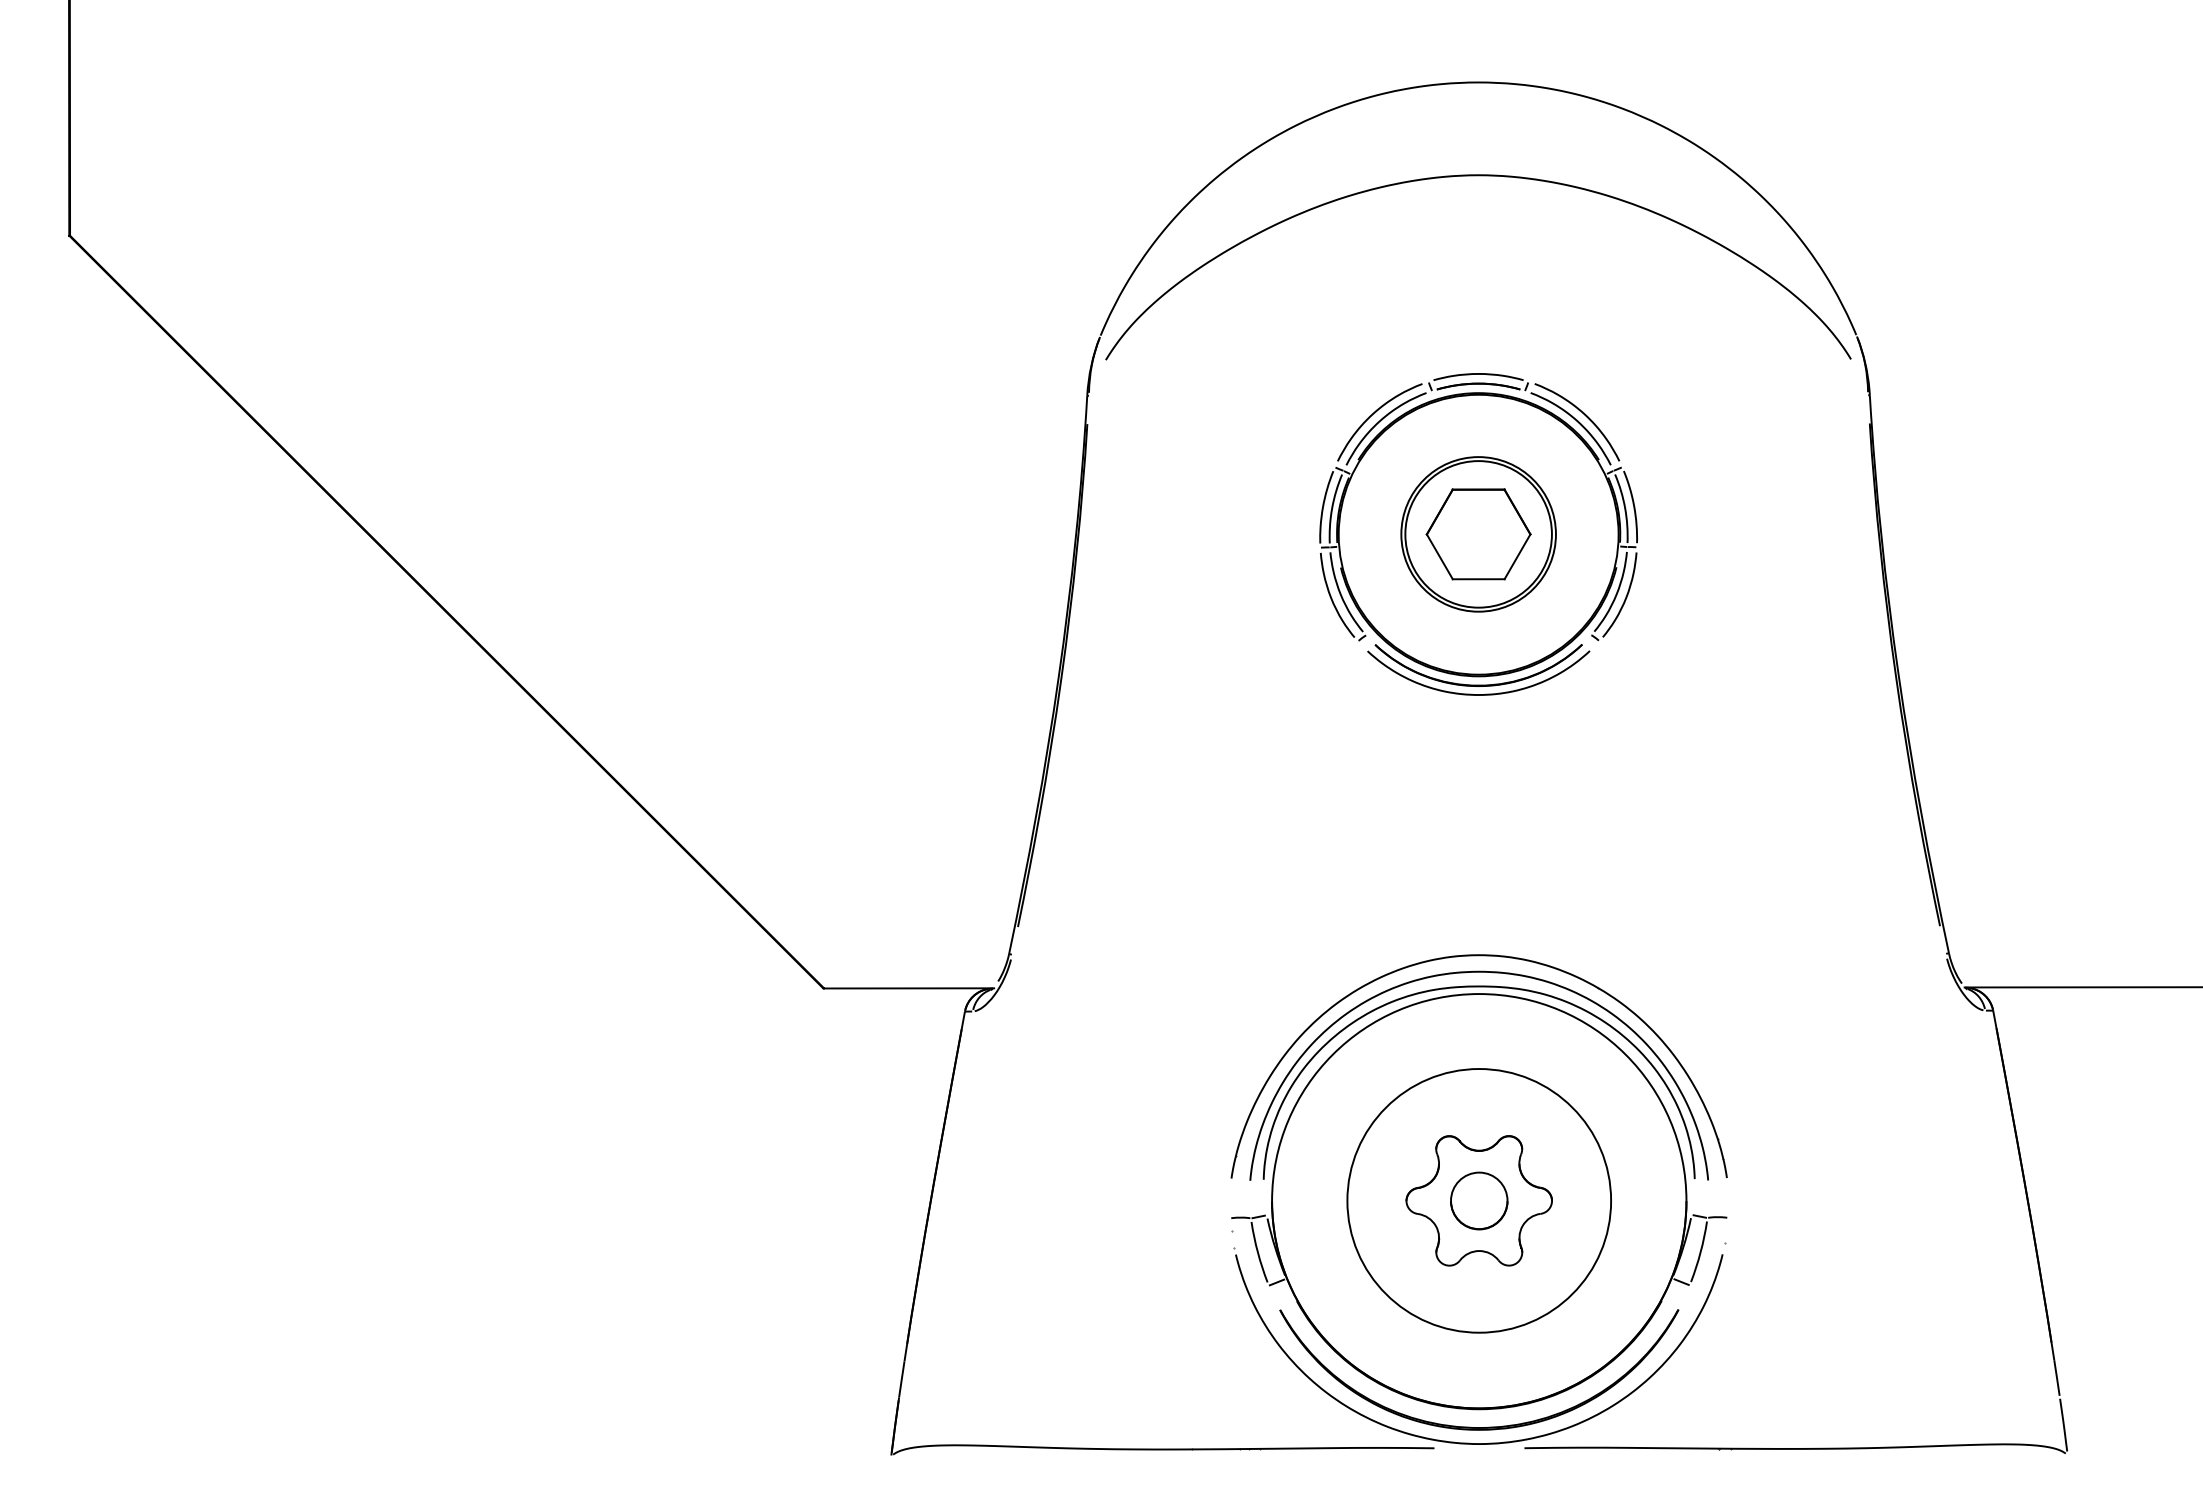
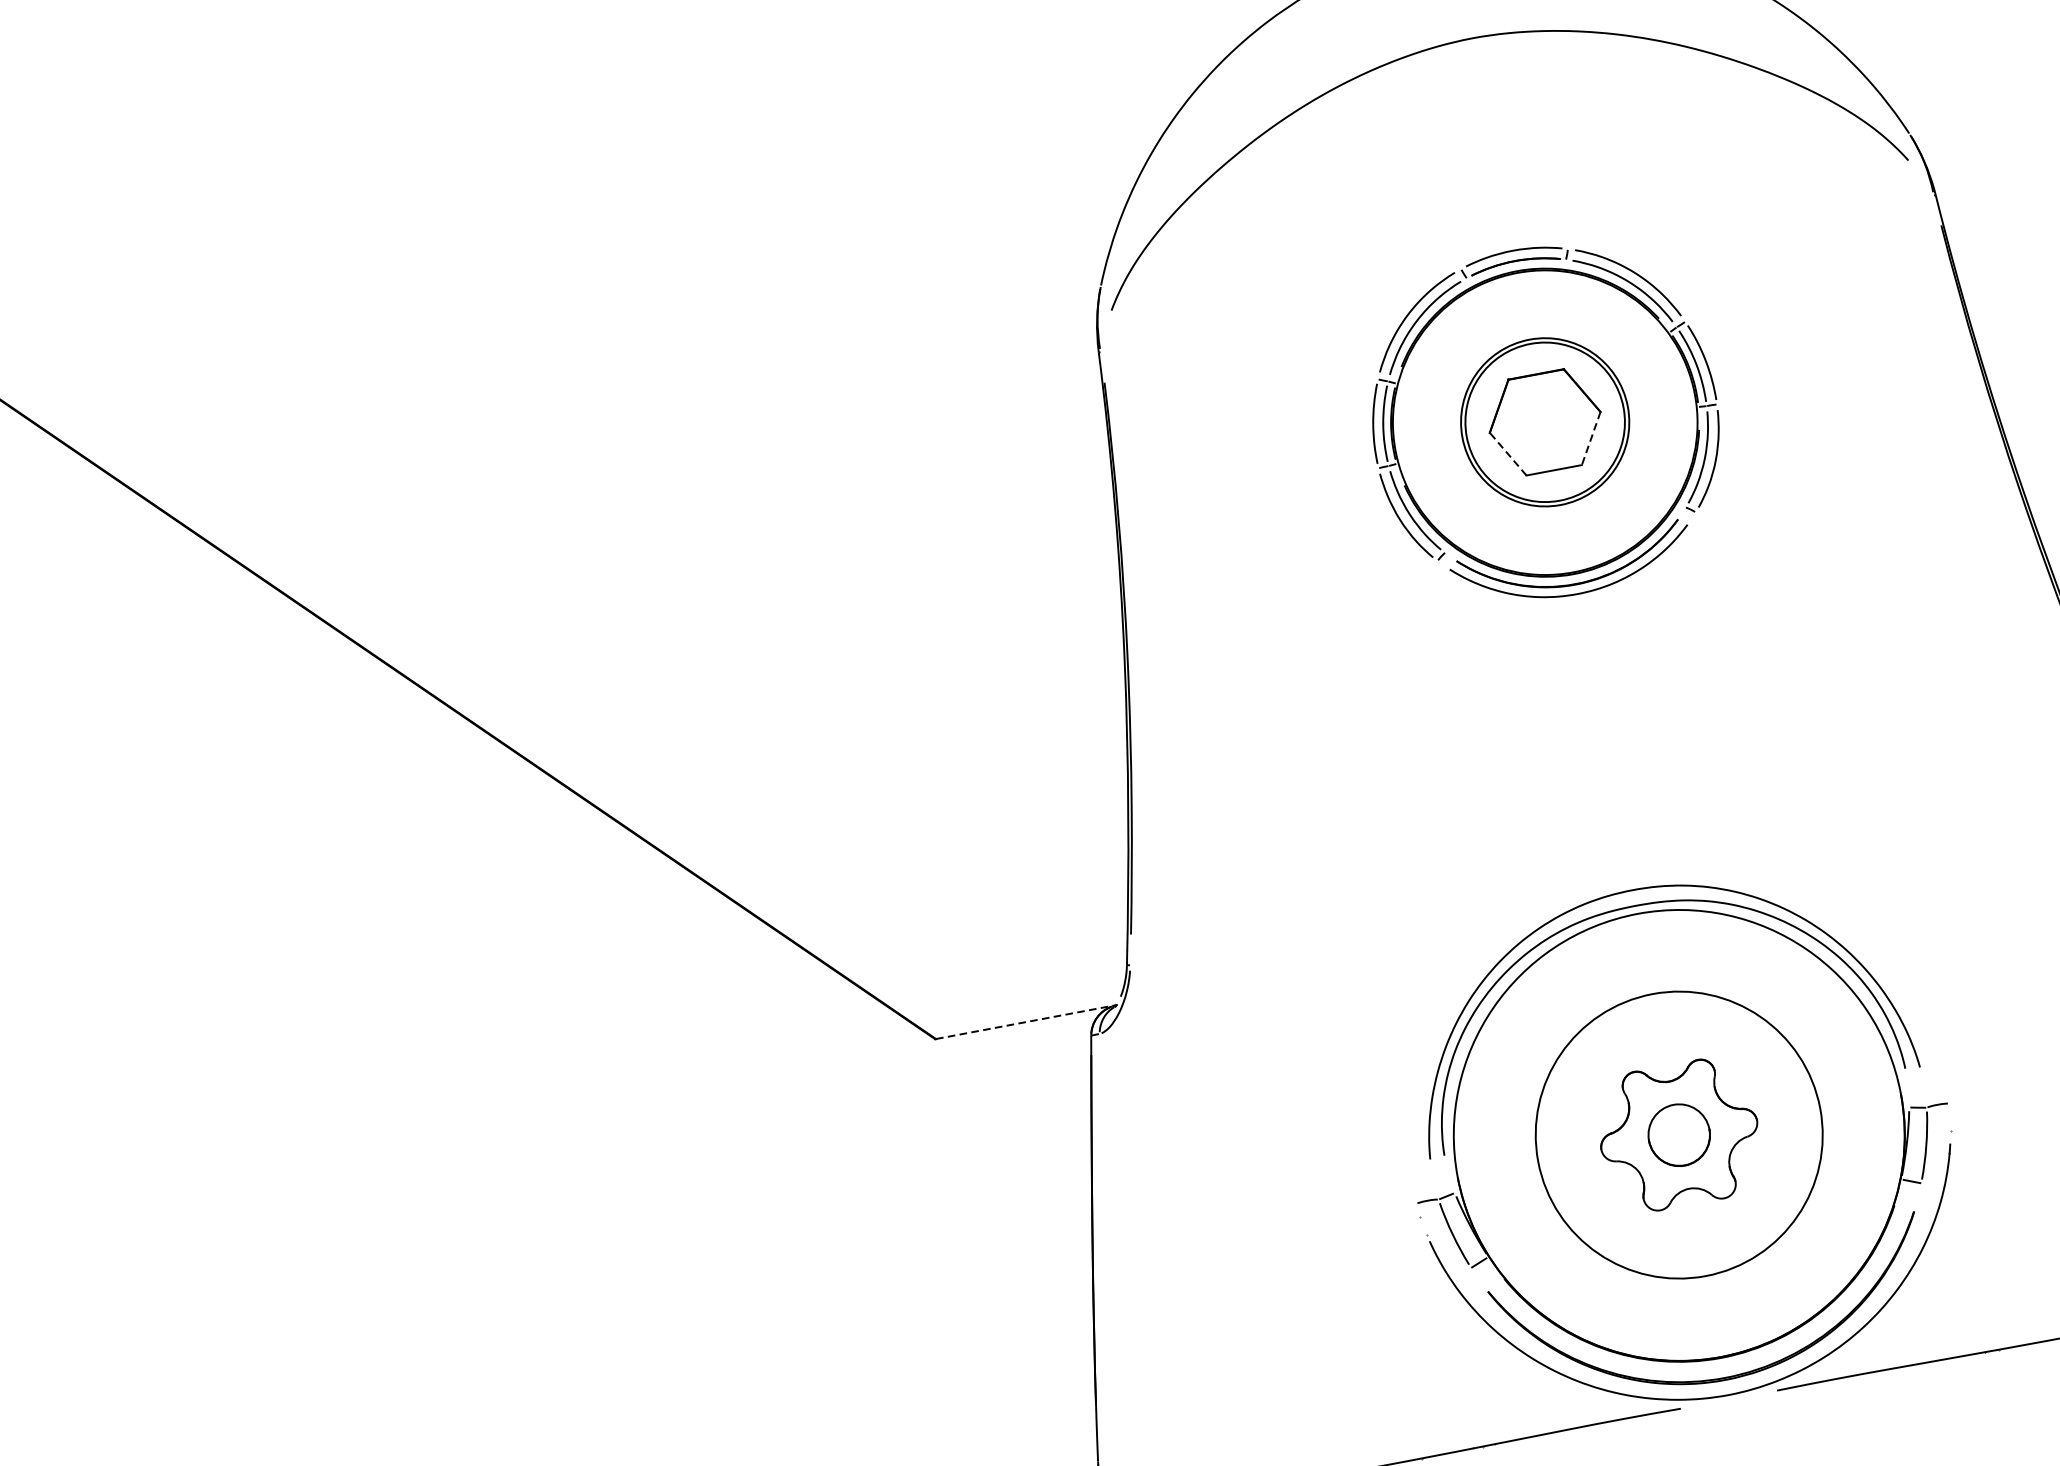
line: (1439, 556) -> (1507, 453), solid -> dashed
line: (1517, 556) -> (1591, 438), solid -> dashed
part: (1478, 956) -> (1629, 873), removed
line: (909, 988) -> (1027, 1021), solid -> dashed

